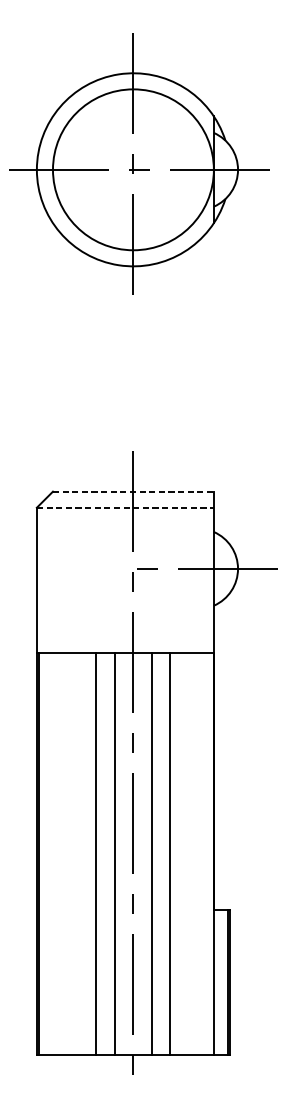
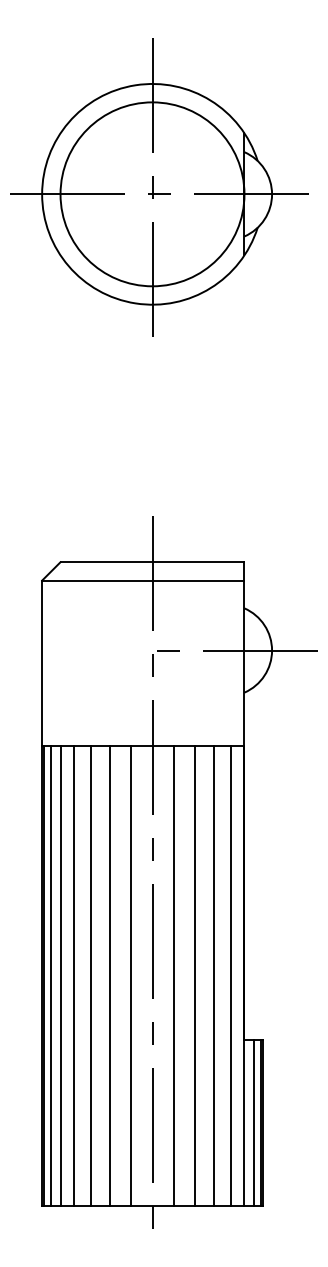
line: (133, 491) -> (152, 562), dashed -> solid
line: (125, 507) -> (143, 580), dashed -> solid
line: (44, 853) -> (50, 975), added
line: (52, 853) -> (60, 975), added
line: (65, 853) -> (74, 975), added
line: (80, 853) -> (91, 975), added
line: (186, 853) -> (213, 975), added
line: (201, 853) -> (230, 975), added
line: (222, 981) -> (254, 1122), added

